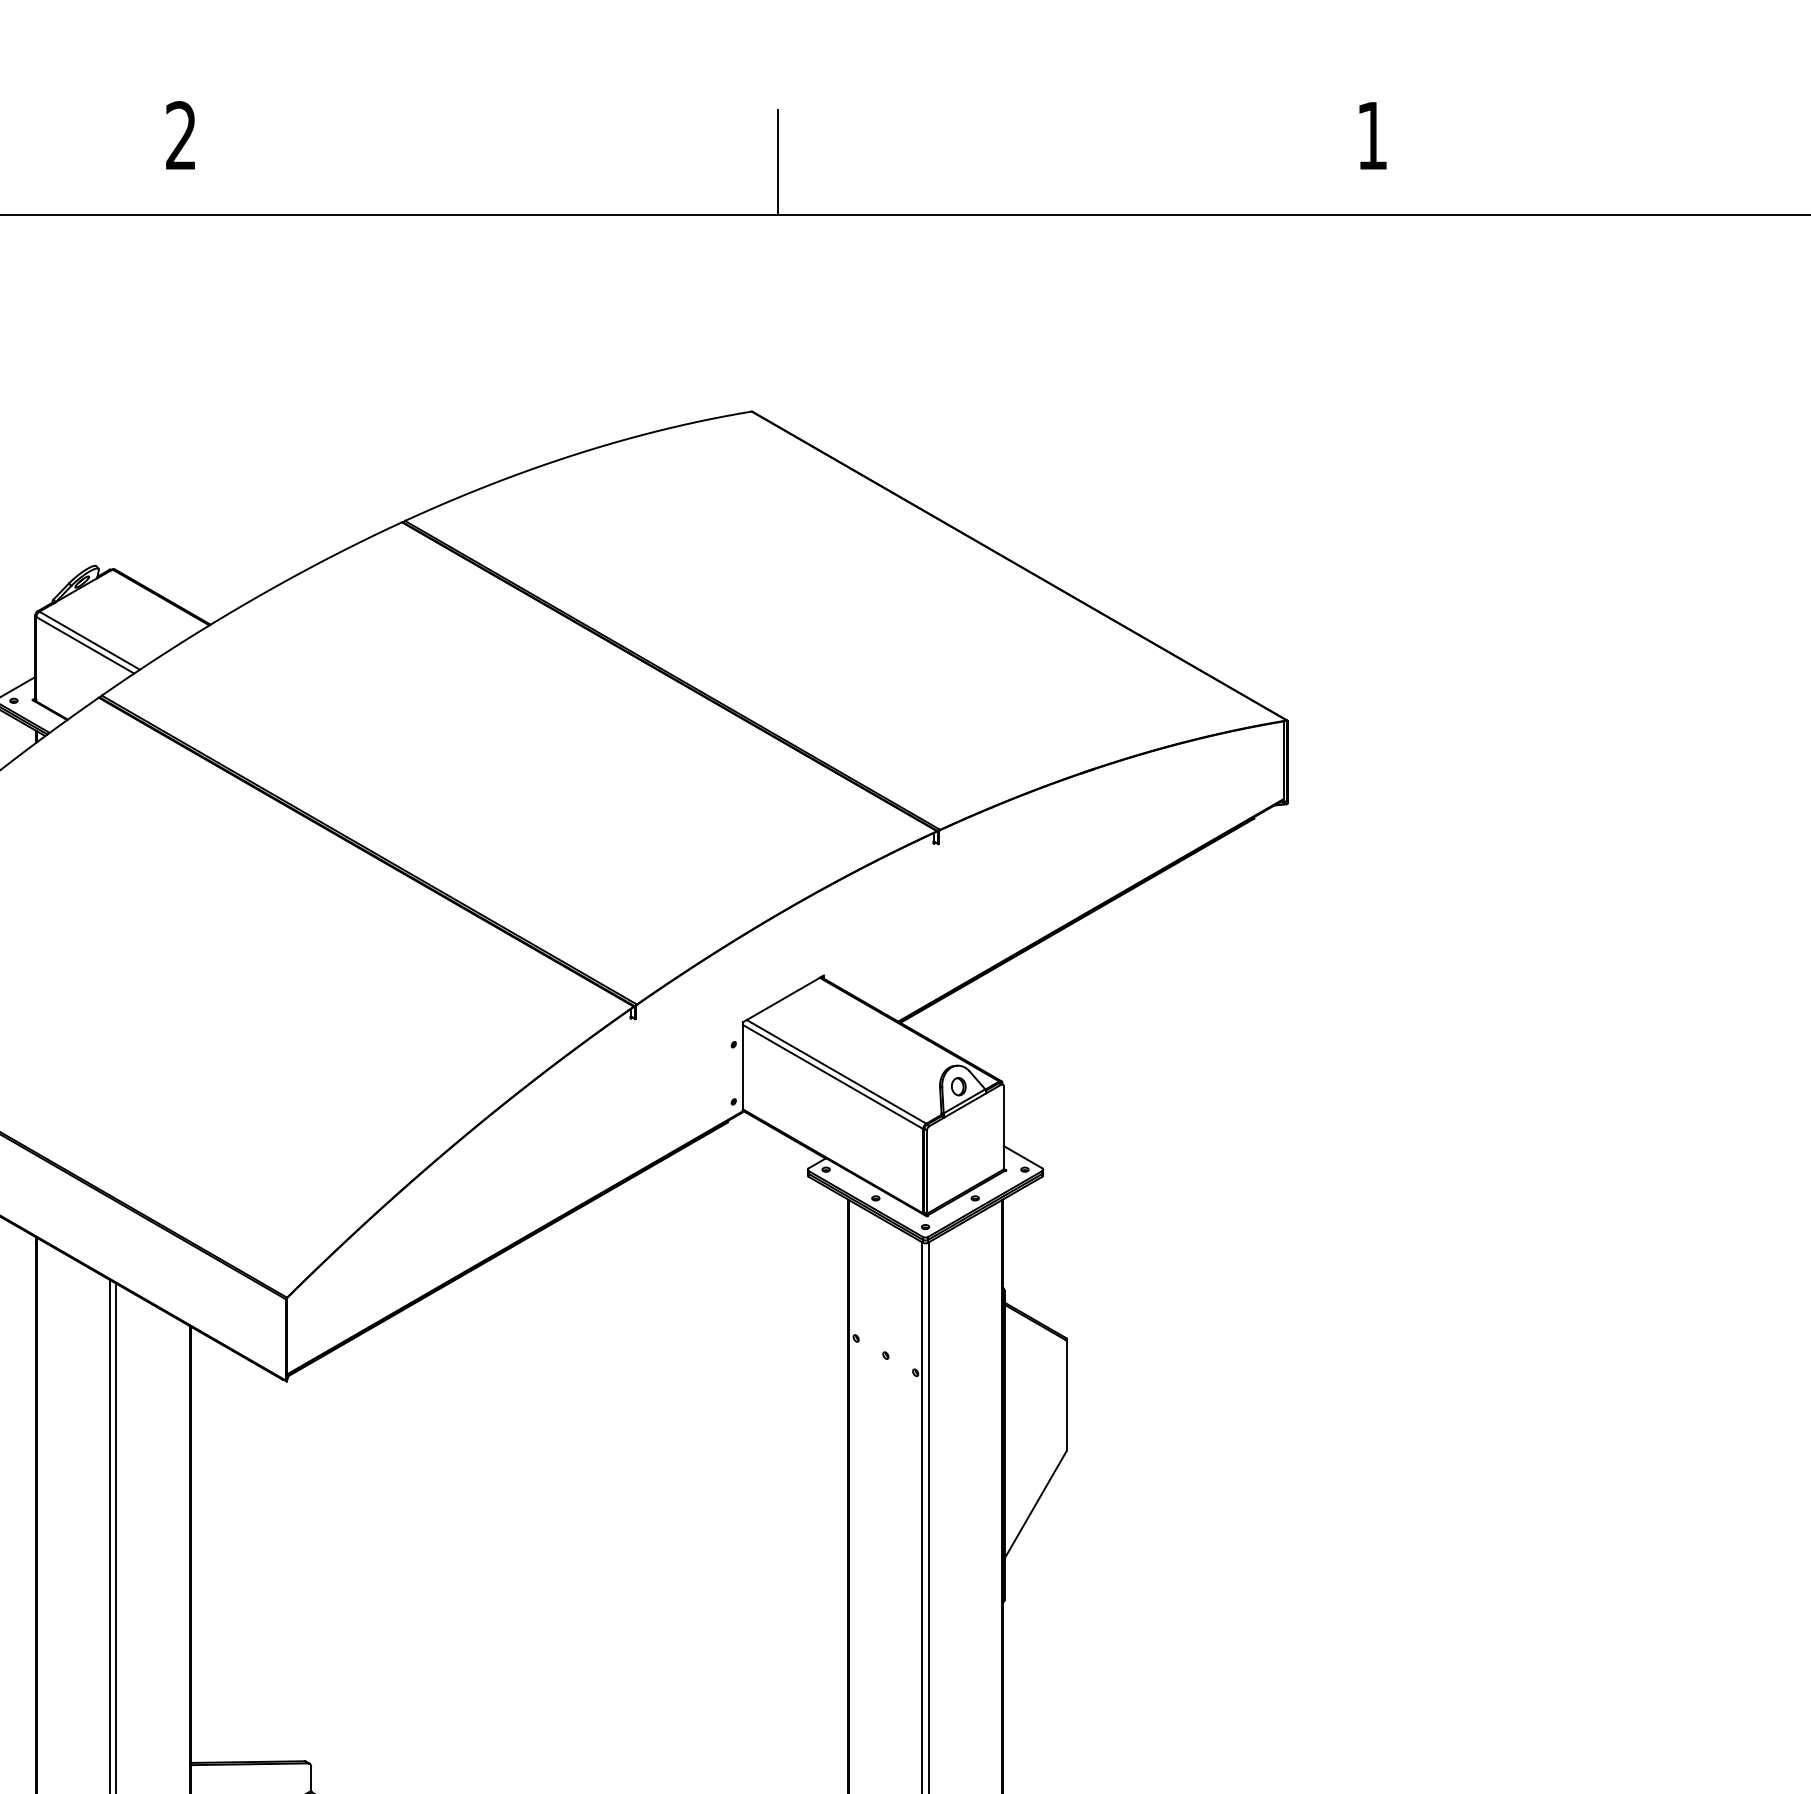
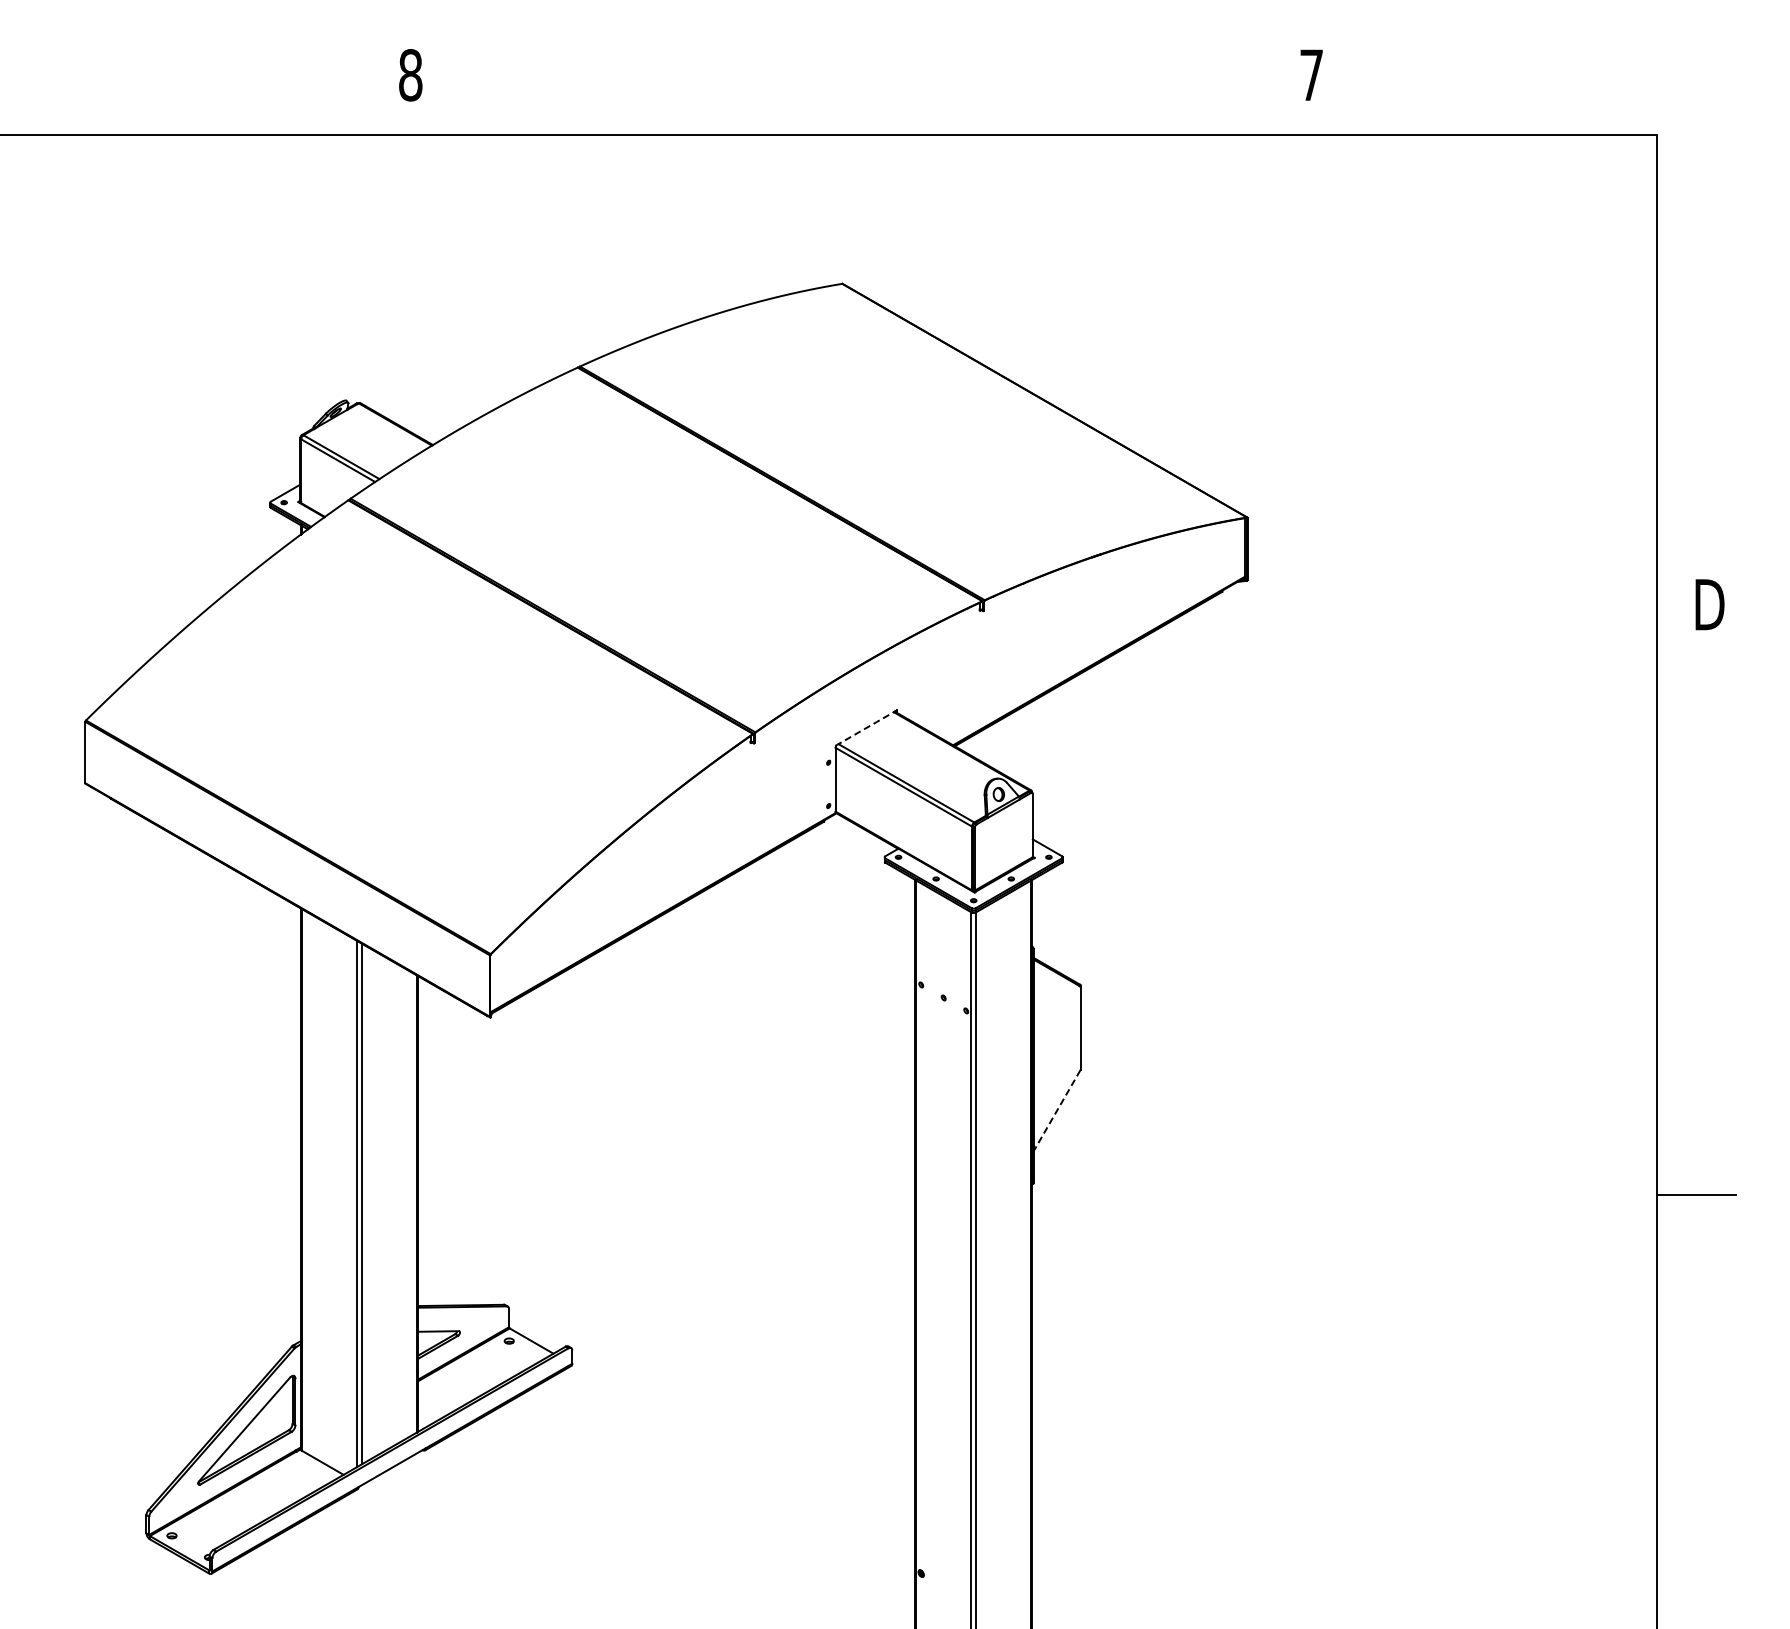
text: (1372, 134) -> (1311, 74), 1 -> 7
text: (180, 136) -> (410, 75), 2 -> 8
line: (777, 162) -> (861, 95), removed
line: (783, 998) -> (866, 727), solid -> dashed
line: (1036, 1504) -> (1057, 1110), solid -> dashed

